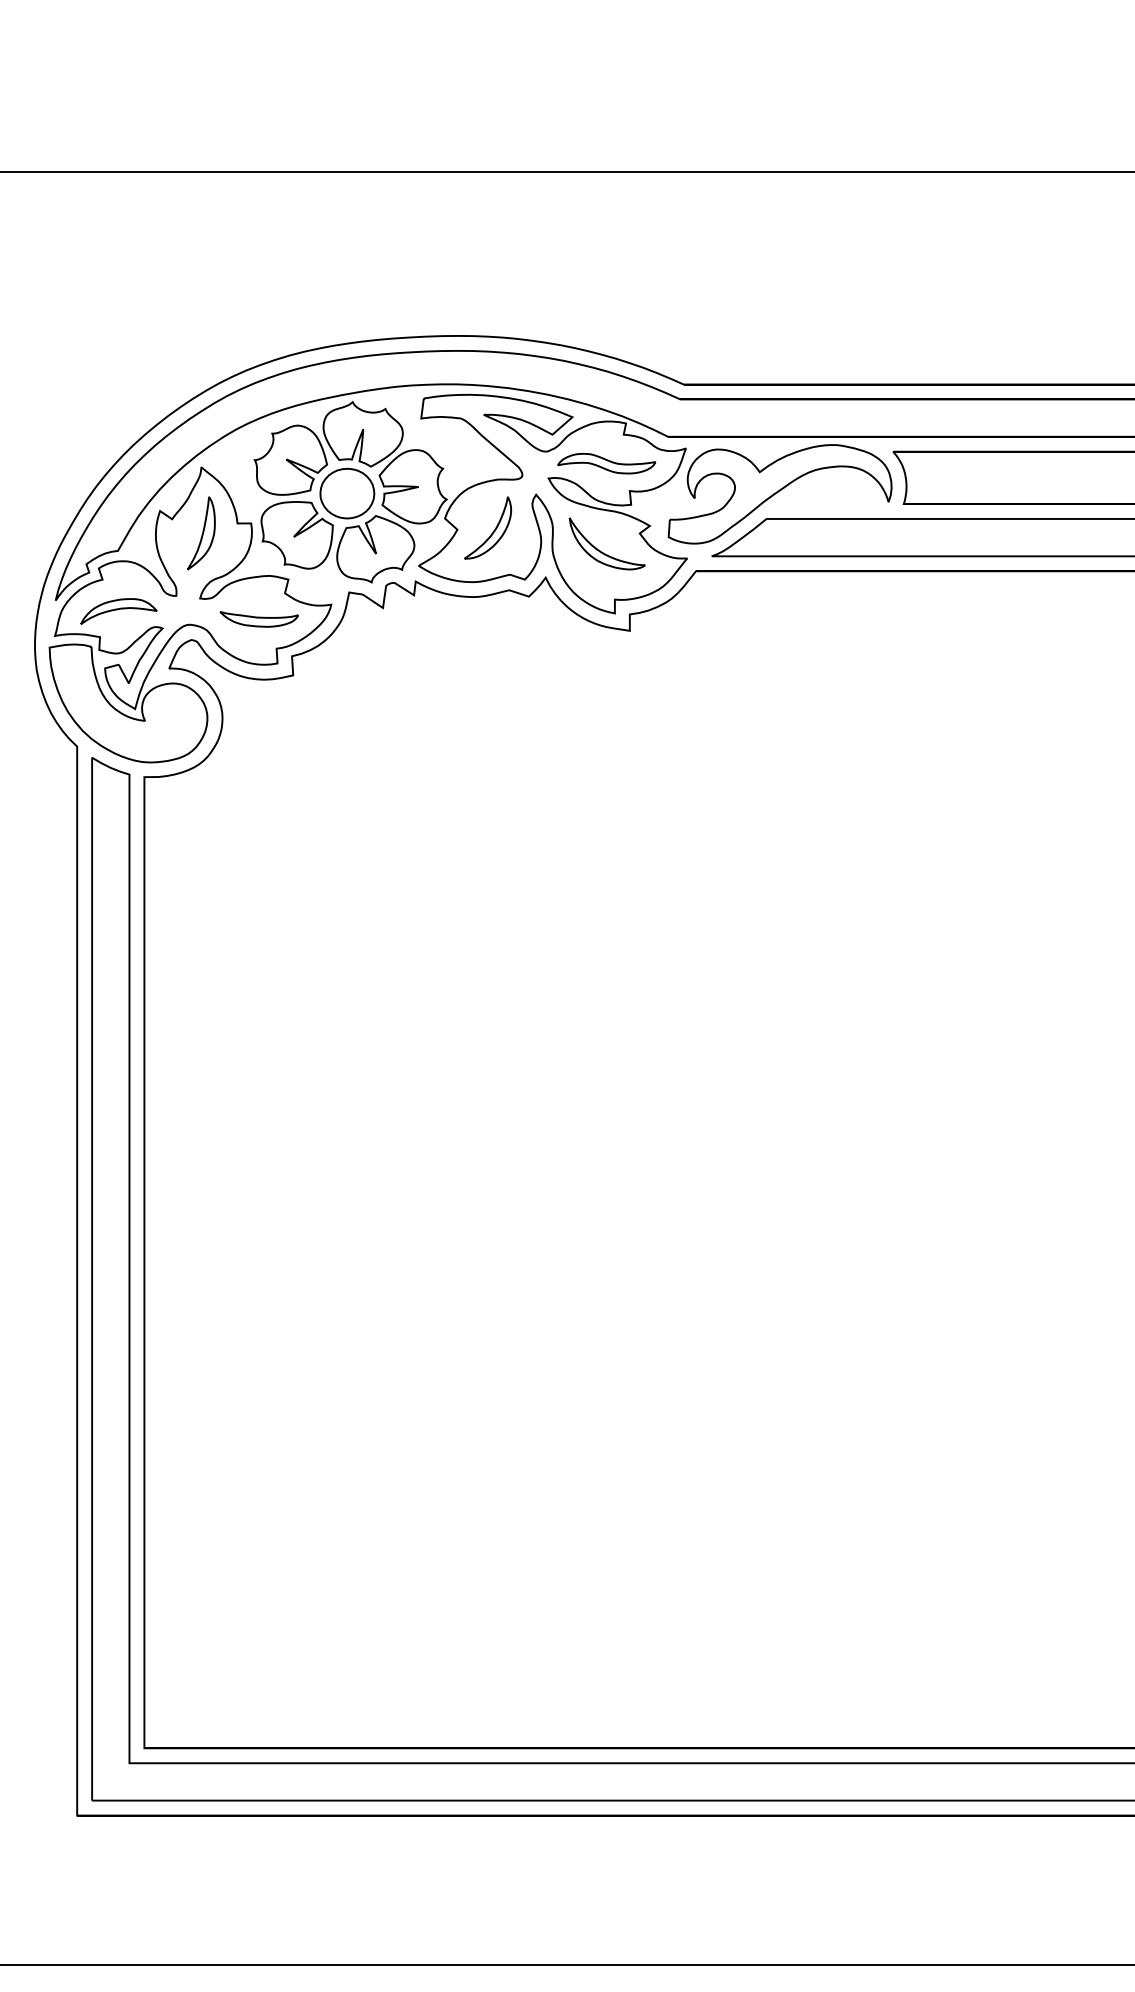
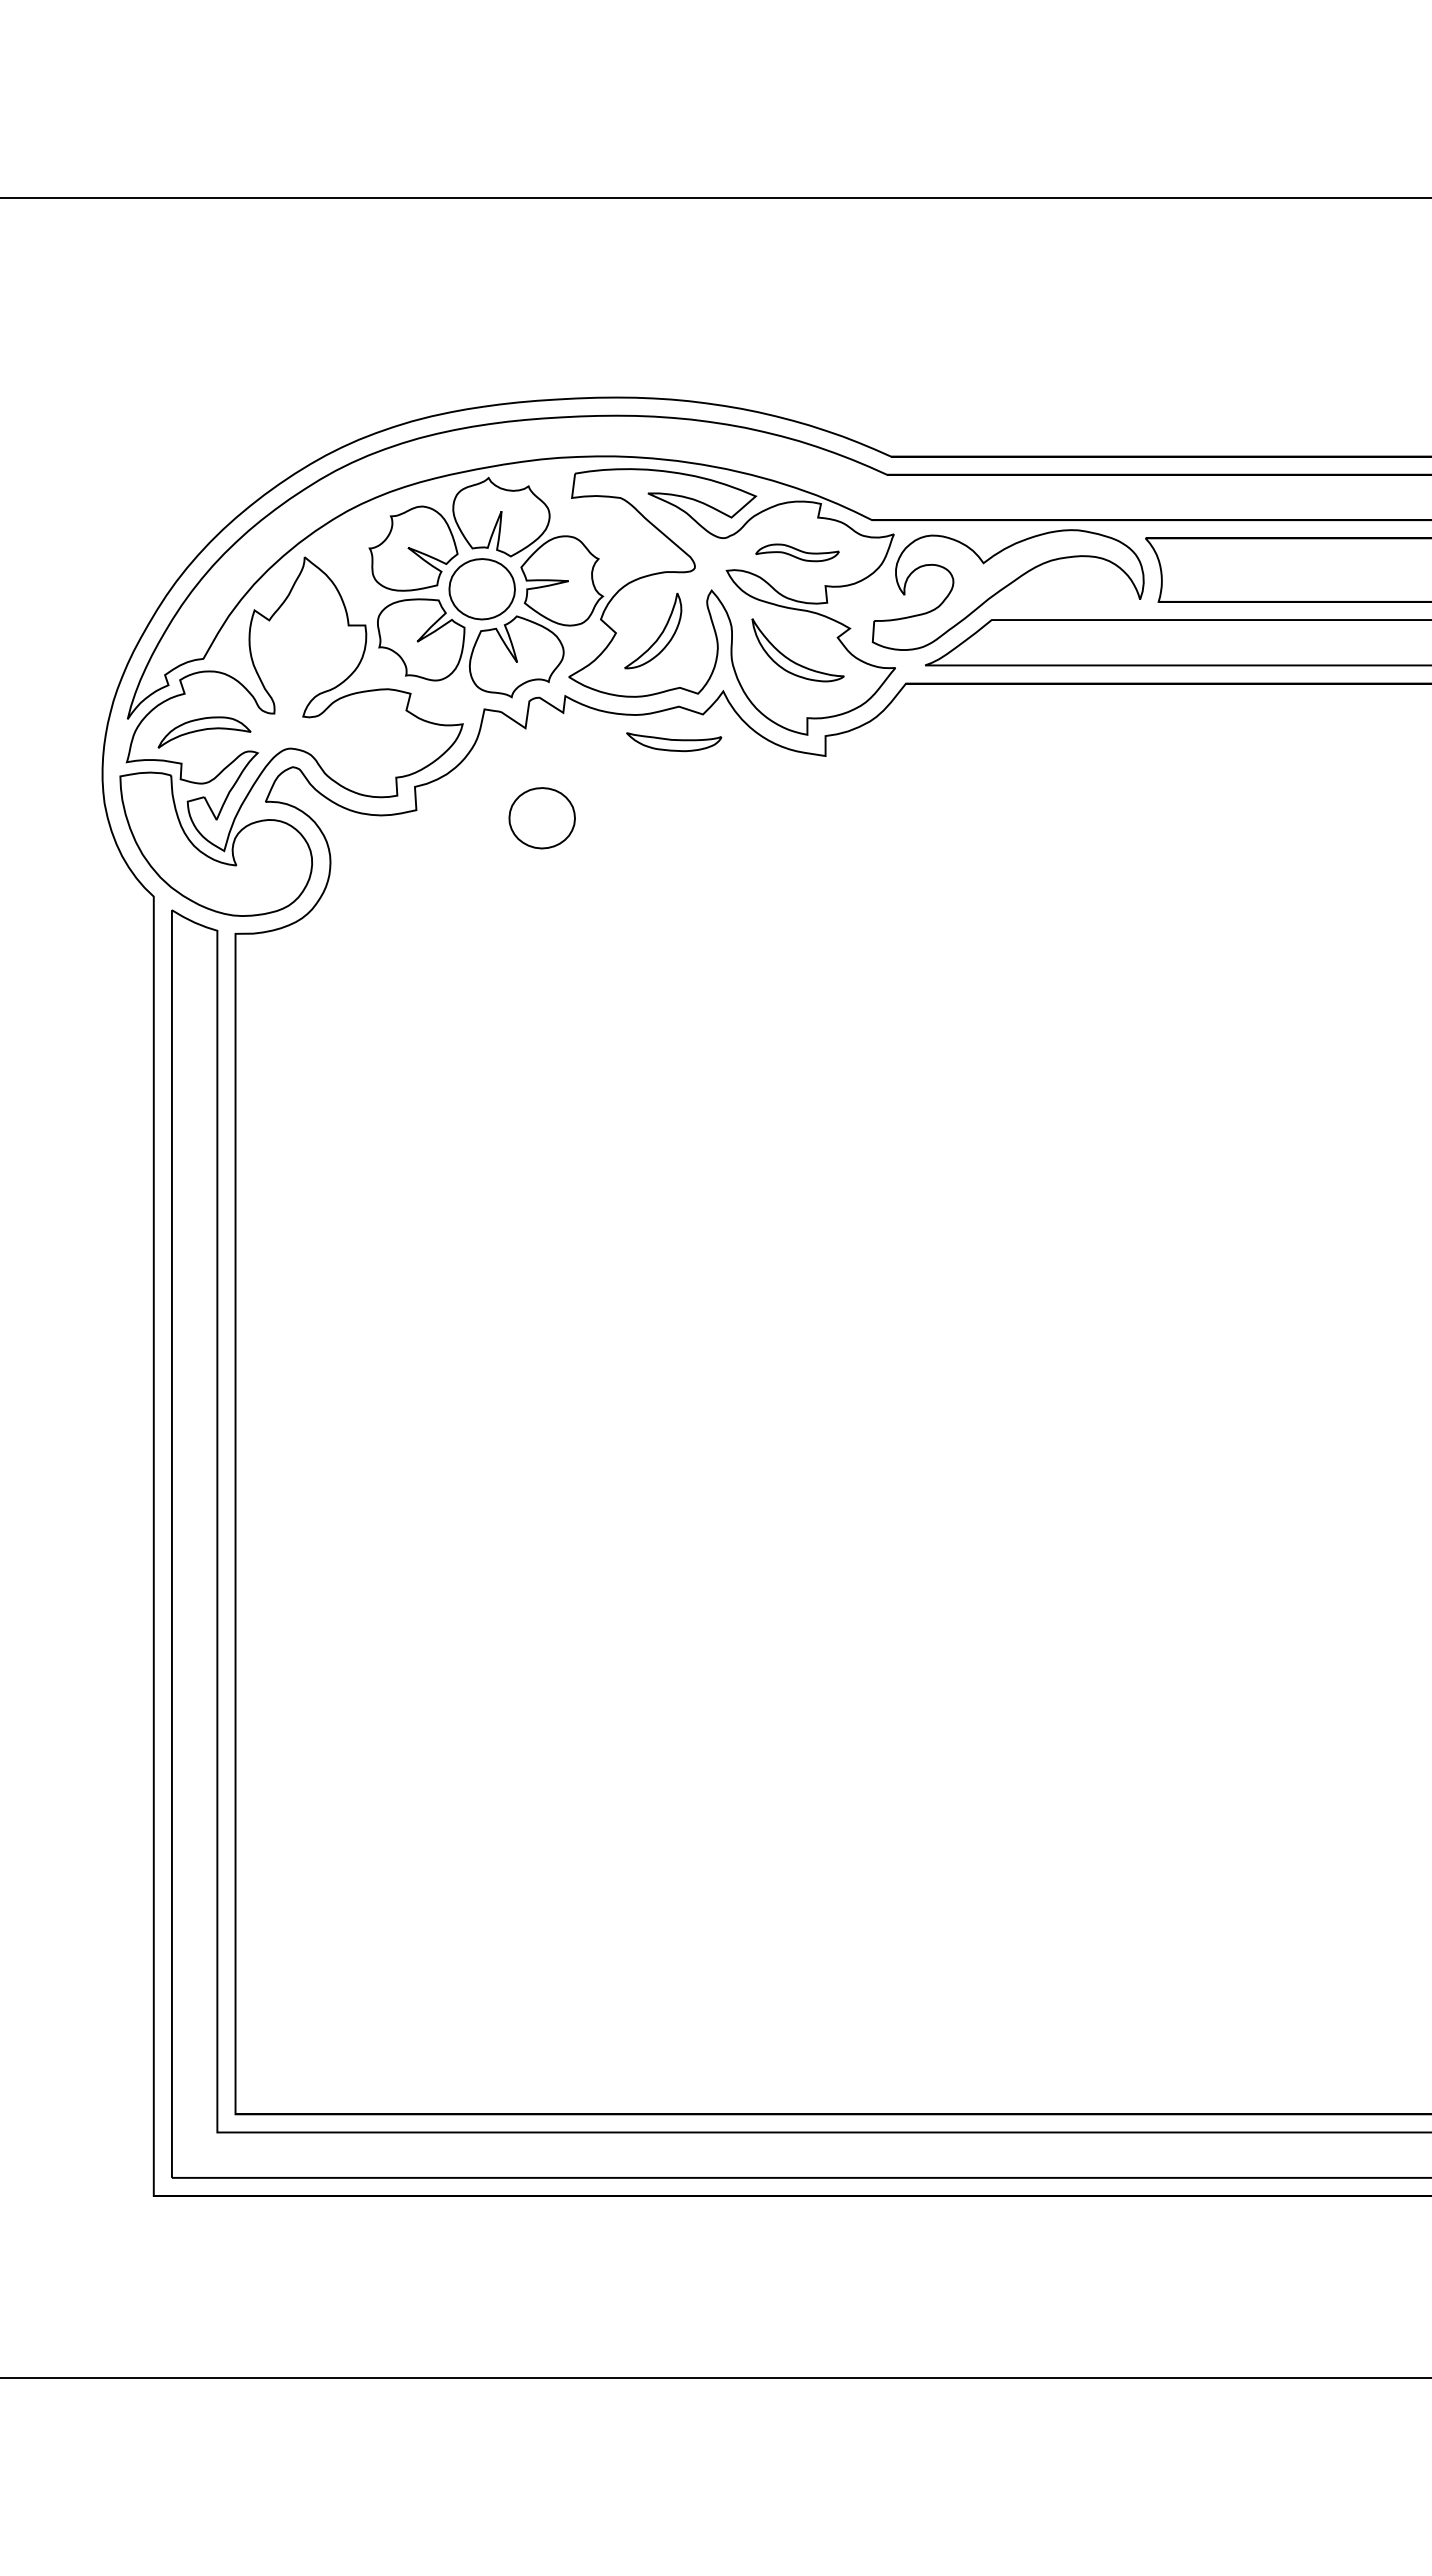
part: (606, 463) -> (797, 552), size x0.7
part: (201, 533) -> (304, 637), removed
part: (259, 618) -> (674, 741), moved
part: (396, 682) -> (541, 818), added

